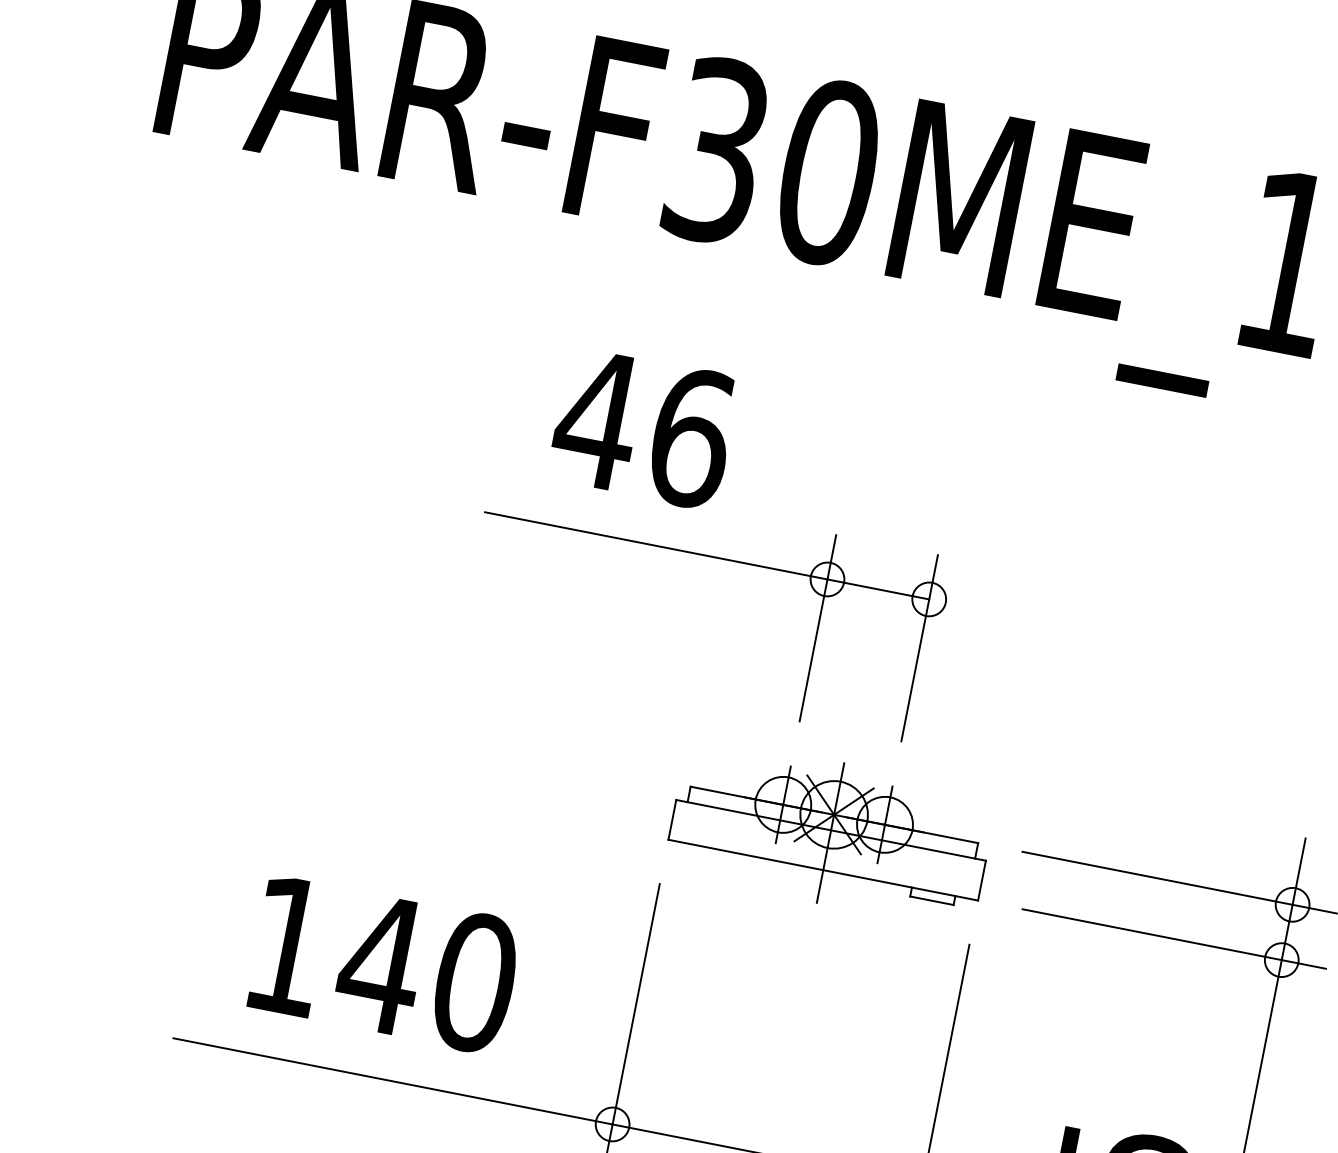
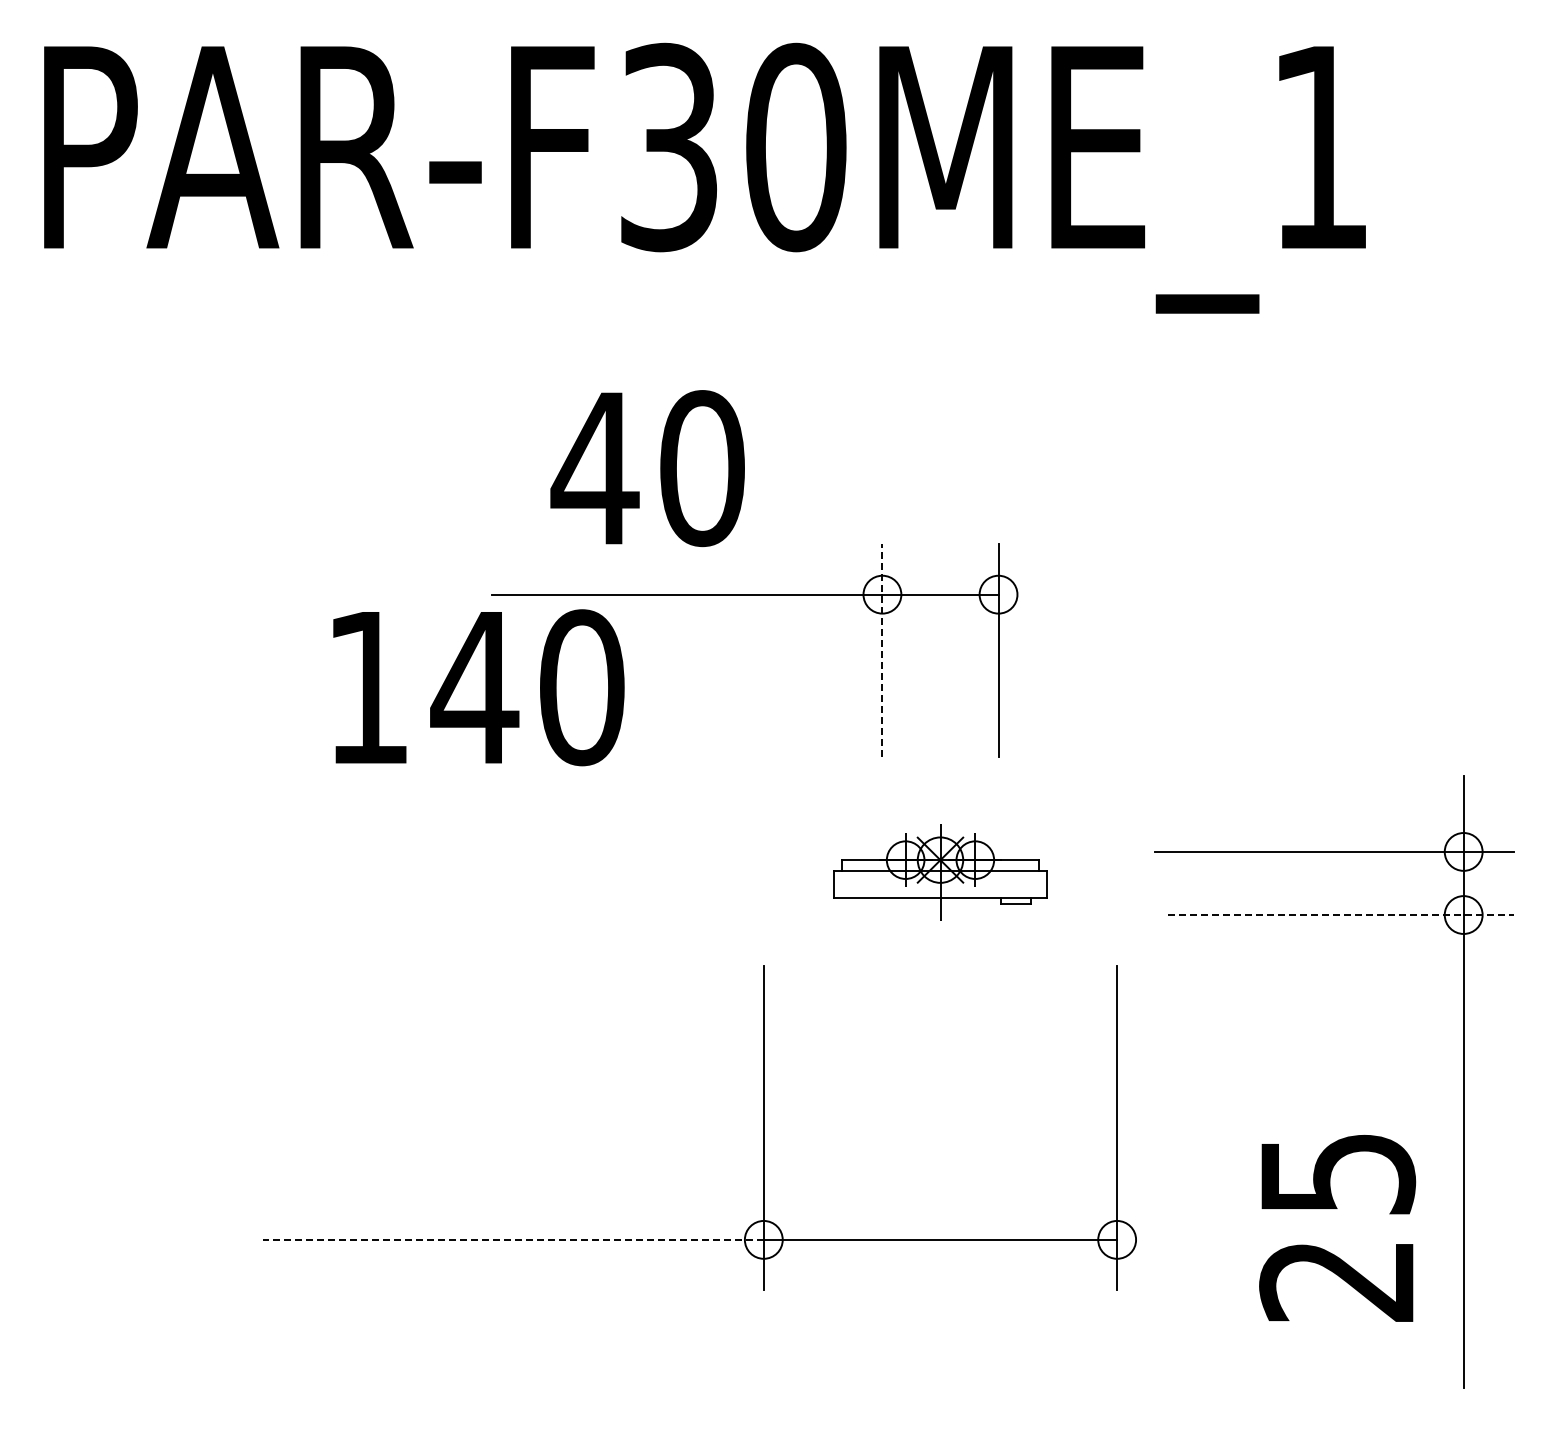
text: (691, 437) -> (702, 468), 46 -> 40
line: (818, 627) -> (882, 649), solid -> dashed
part: (830, 832) -> (940, 872), size x0.6
line: (1174, 939) -> (1341, 915), solid -> dashed
text: (384, 964) -> (478, 687), moved
line: (393, 1081) -> (513, 1239), solid -> dashed

